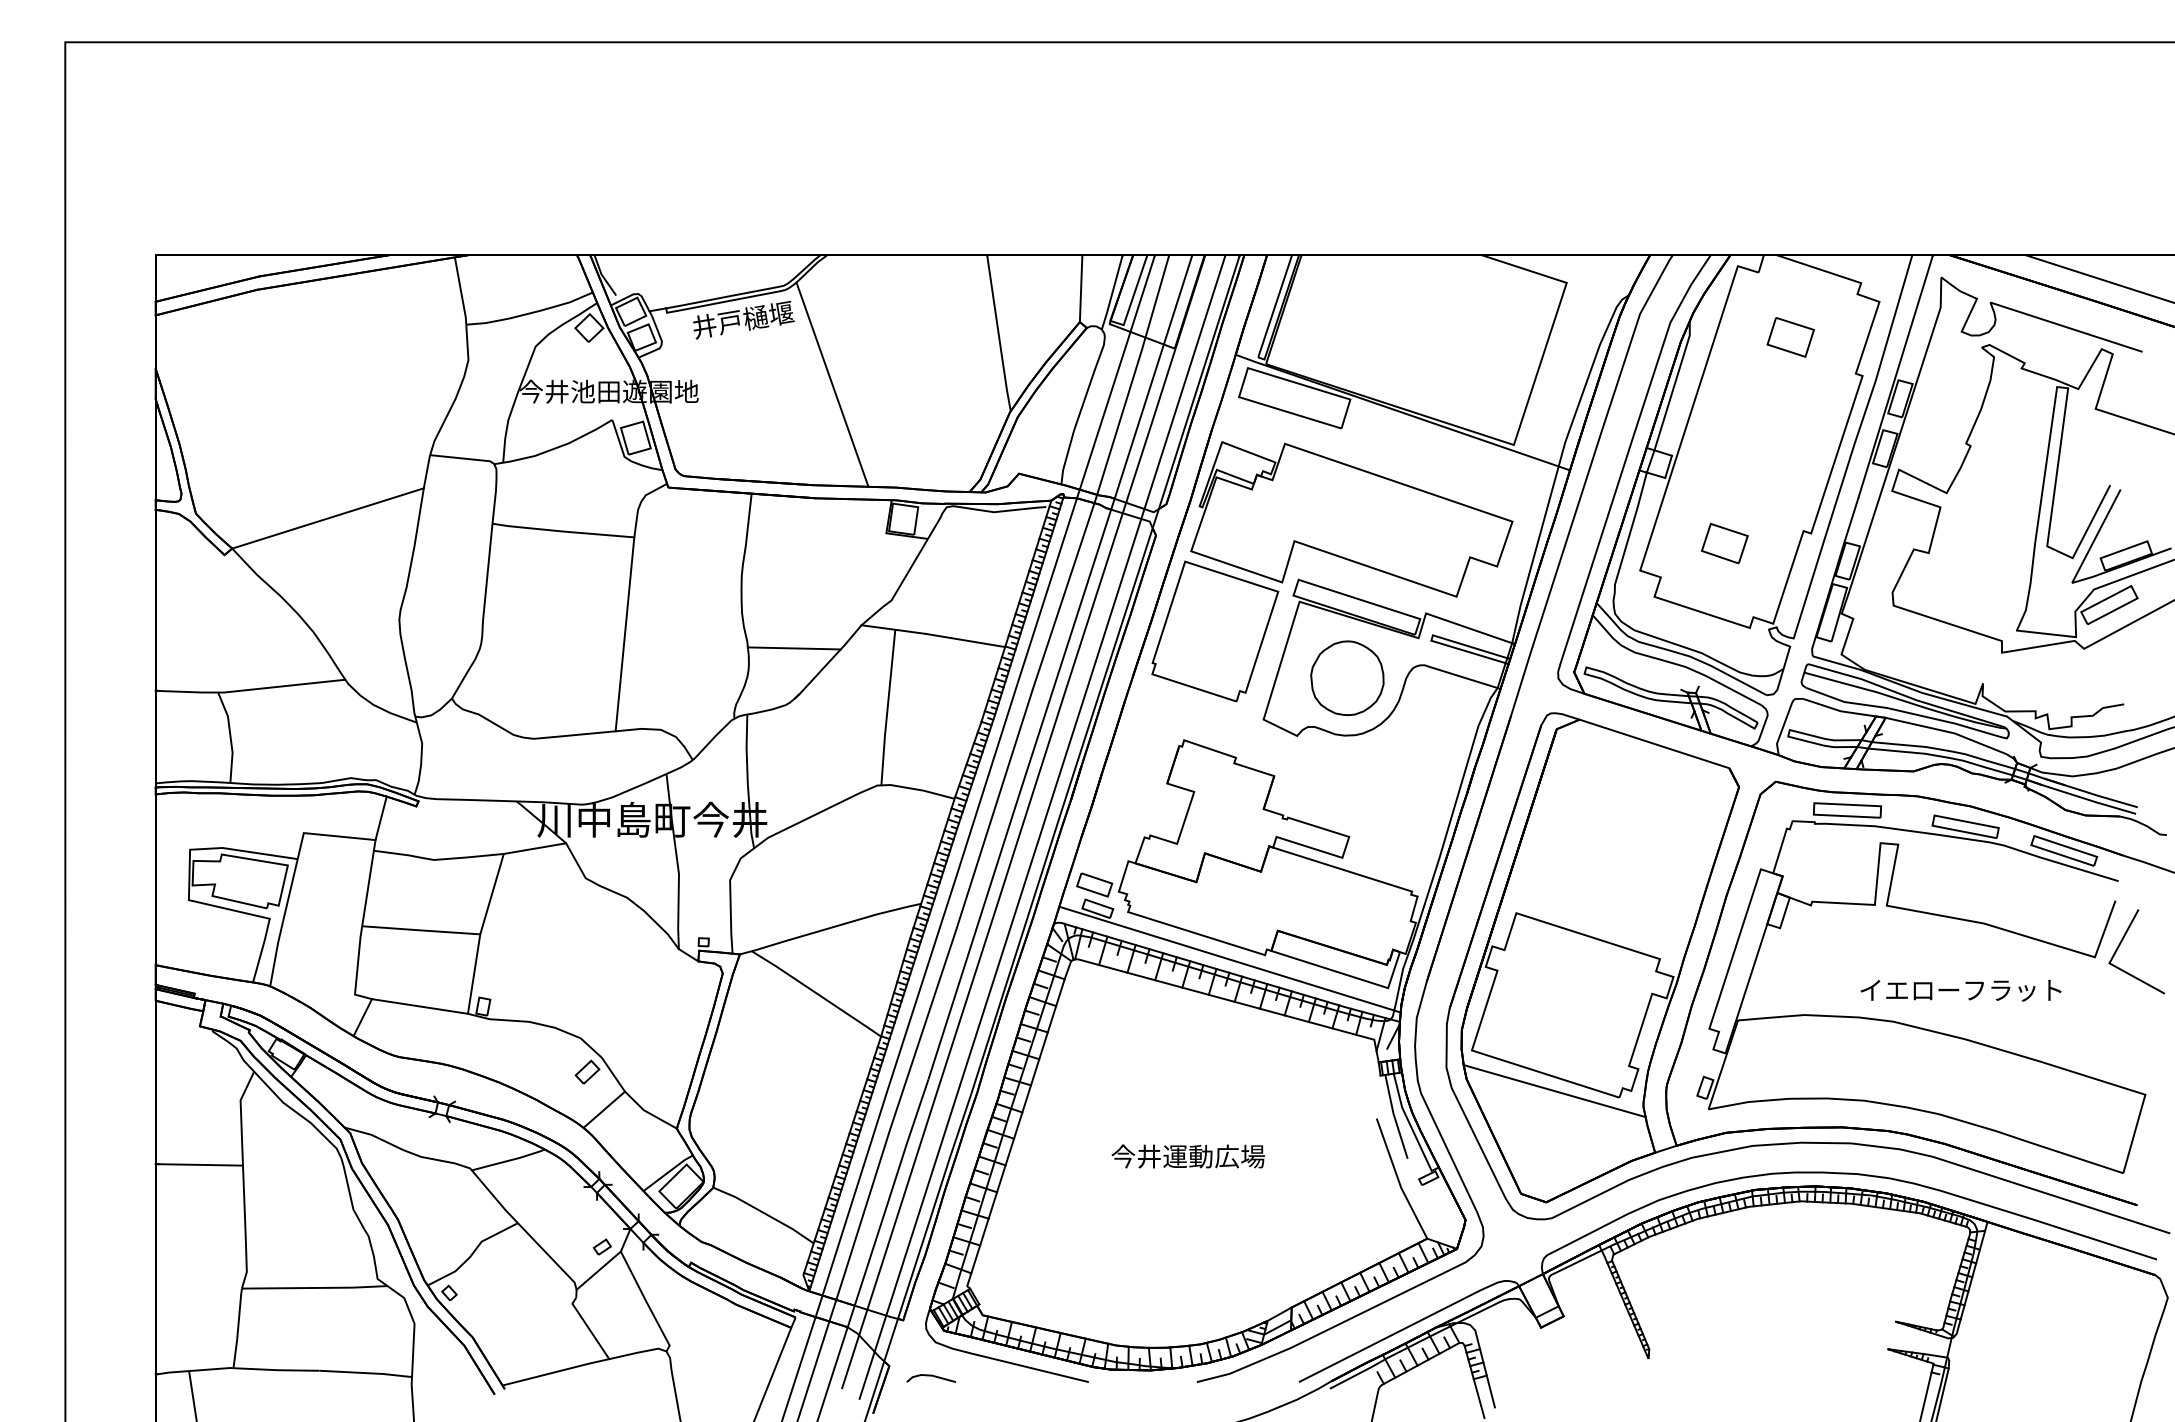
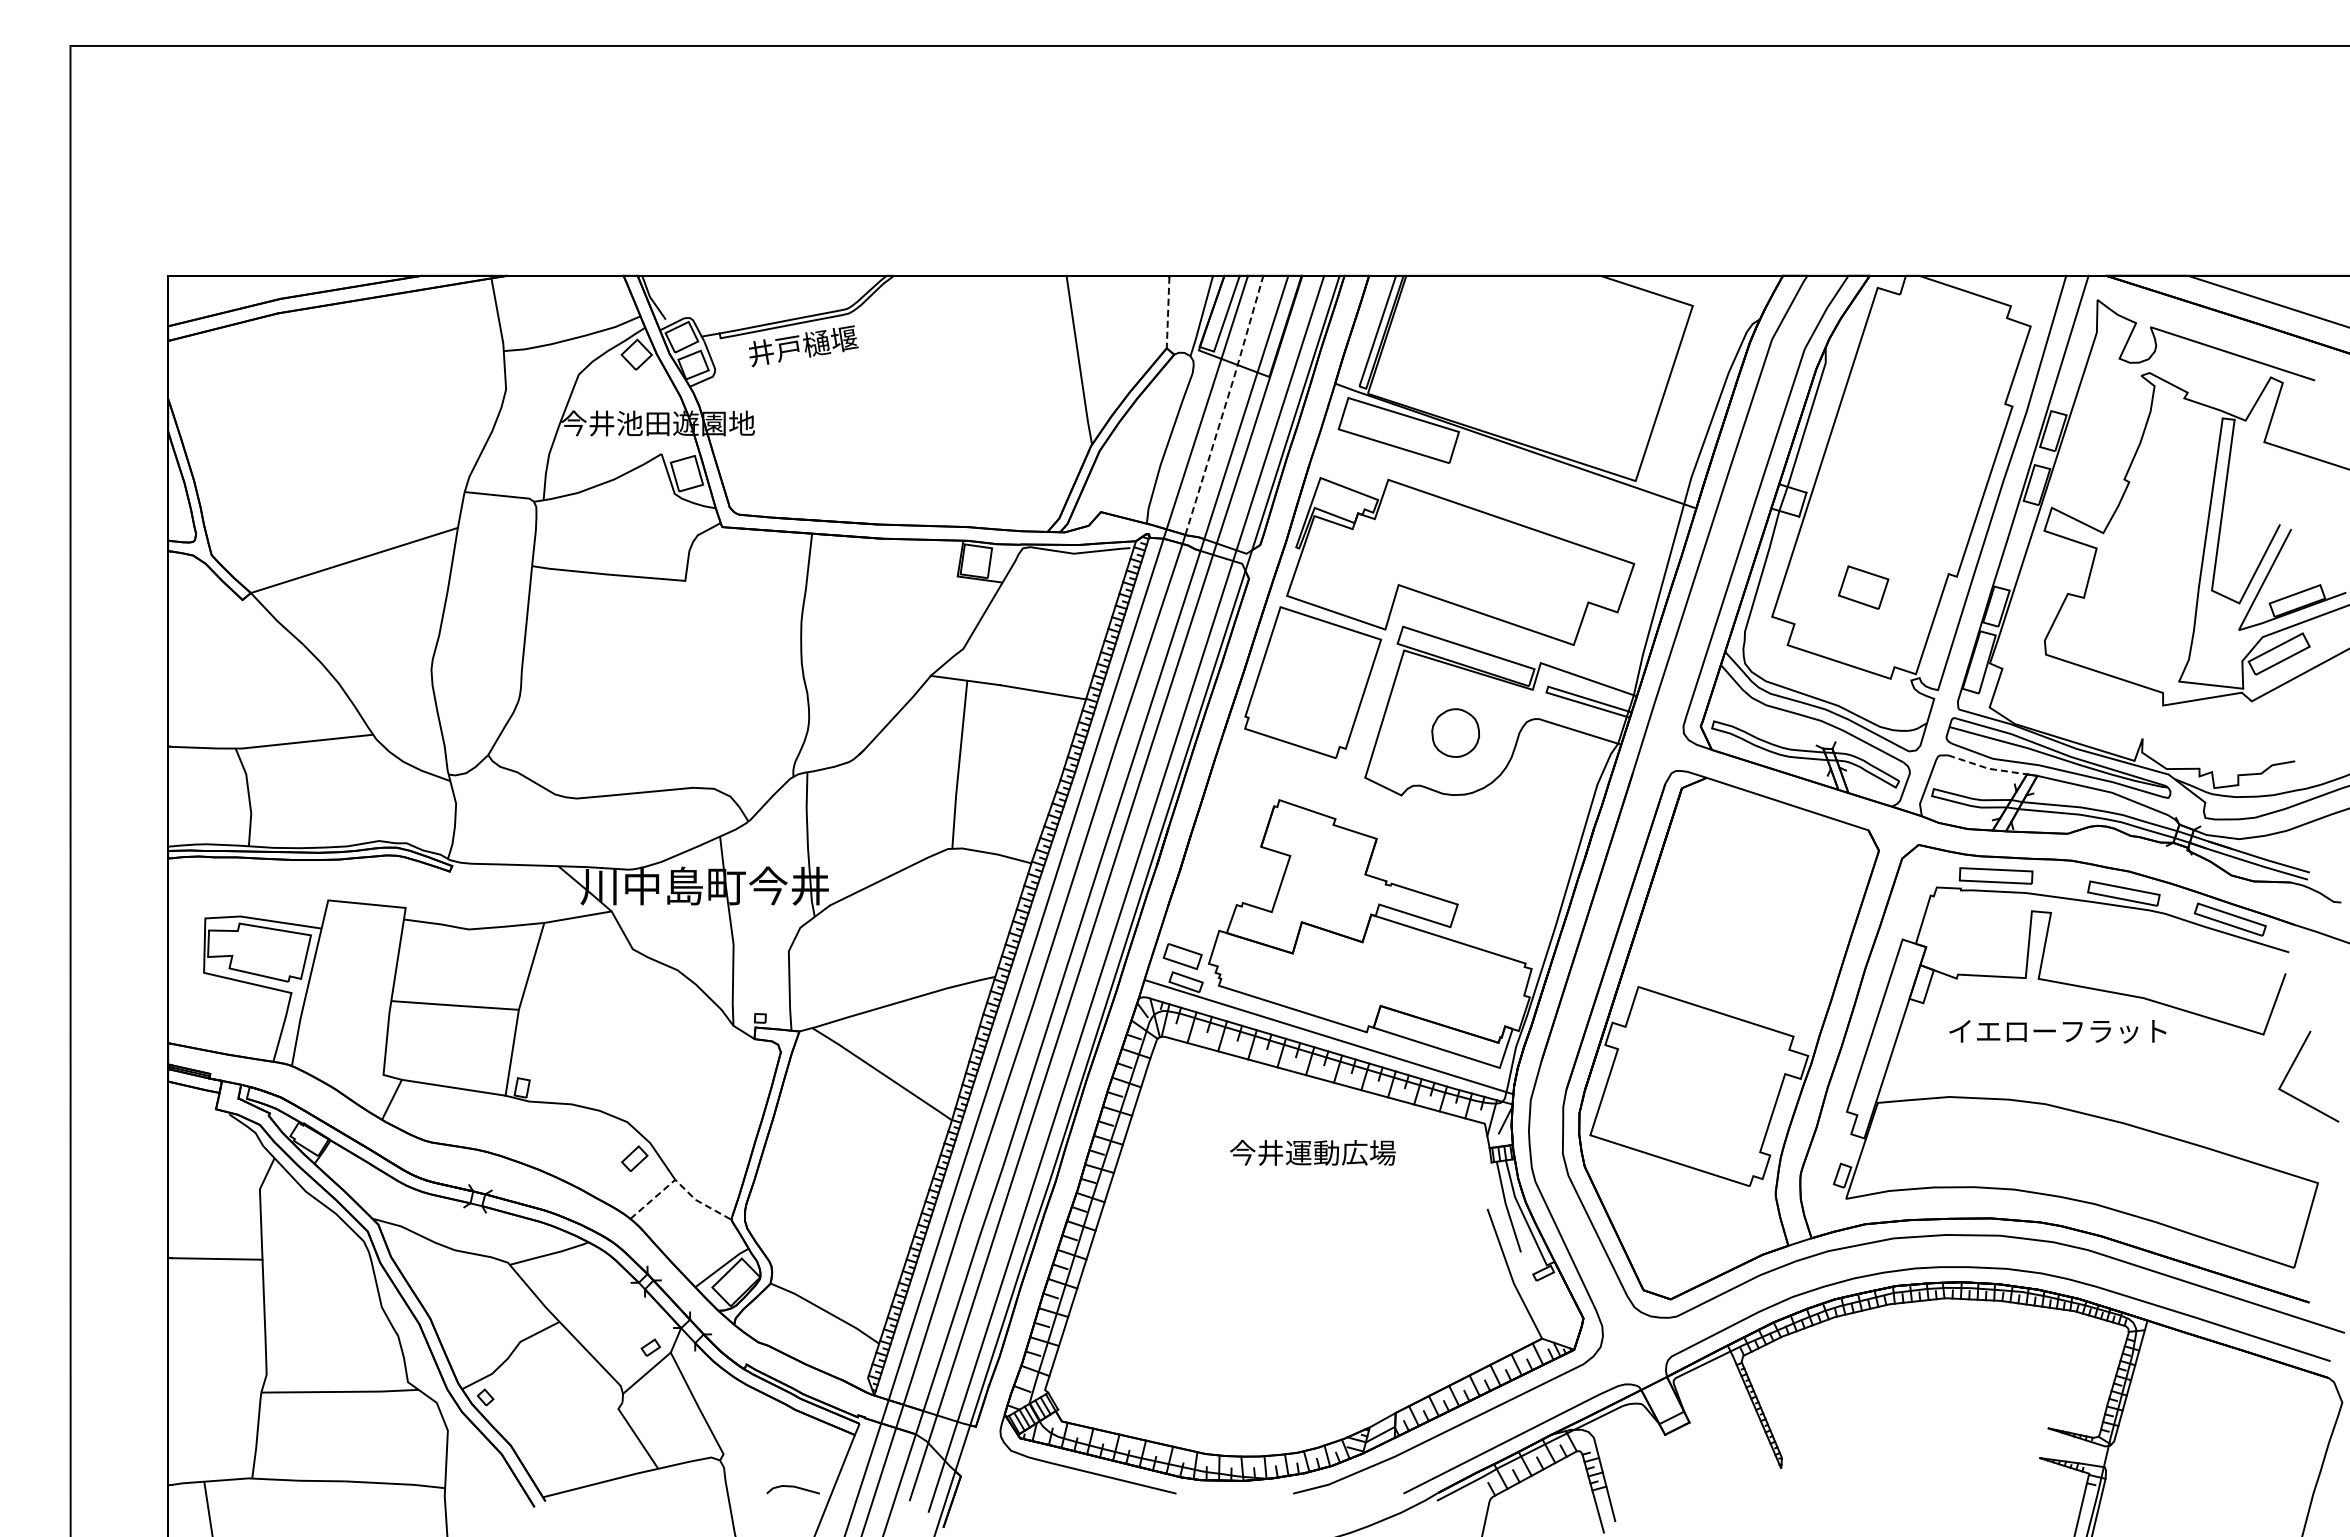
line: (1081, 288) -> (1168, 312), solid -> dashed
part: (1790, 337) -> (1934, 364), removed
line: (1134, 375) -> (1225, 405), solid -> dashed
line: (832, 384) -> (899, 415), removed
line: (625, 634) -> (675, 685), removed
line: (794, 648) -> (858, 700), removed
part: (1347, 677) -> (1455, 732), size x0.6
line: (1839, 711) -> (1987, 768), solid -> dashed
line: (380, 818) -> (411, 884), removed
line: (2122, 941) -> (2293, 1065), moved
text: (1960, 990) -> (2057, 1031), moved
line: (1554, 1091) -> (1679, 1179), removed
line: (627, 1095) -> (678, 1183), solid -> dashed
text: (1187, 1156) -> (1312, 1152), moved
curve: (930, 1376) -> (792, 1487), moved

